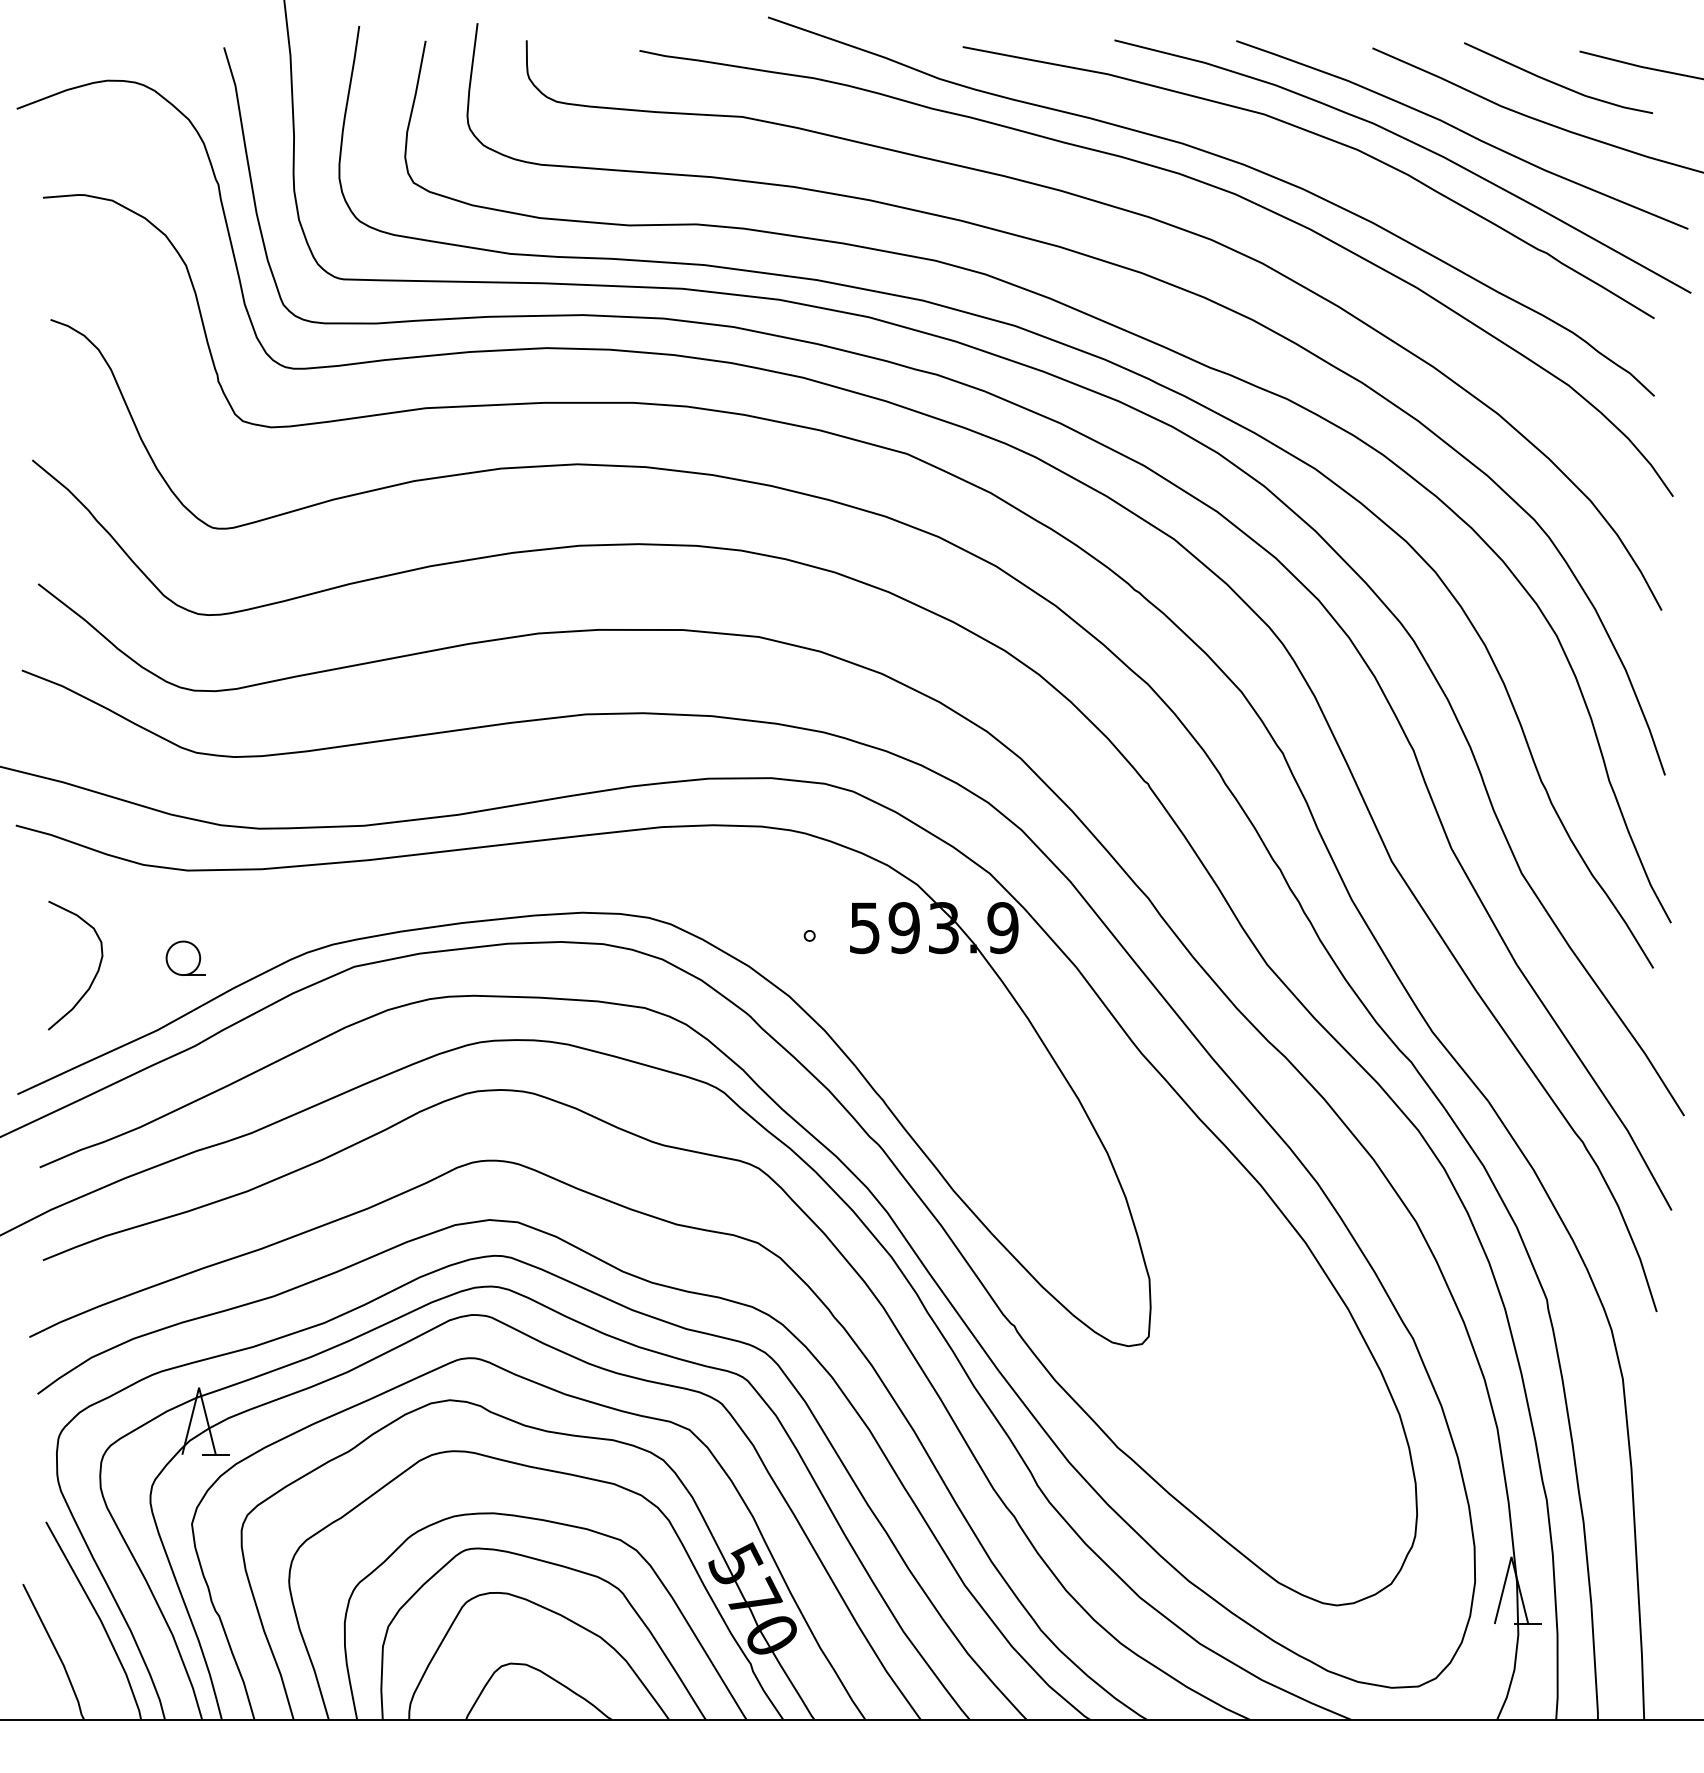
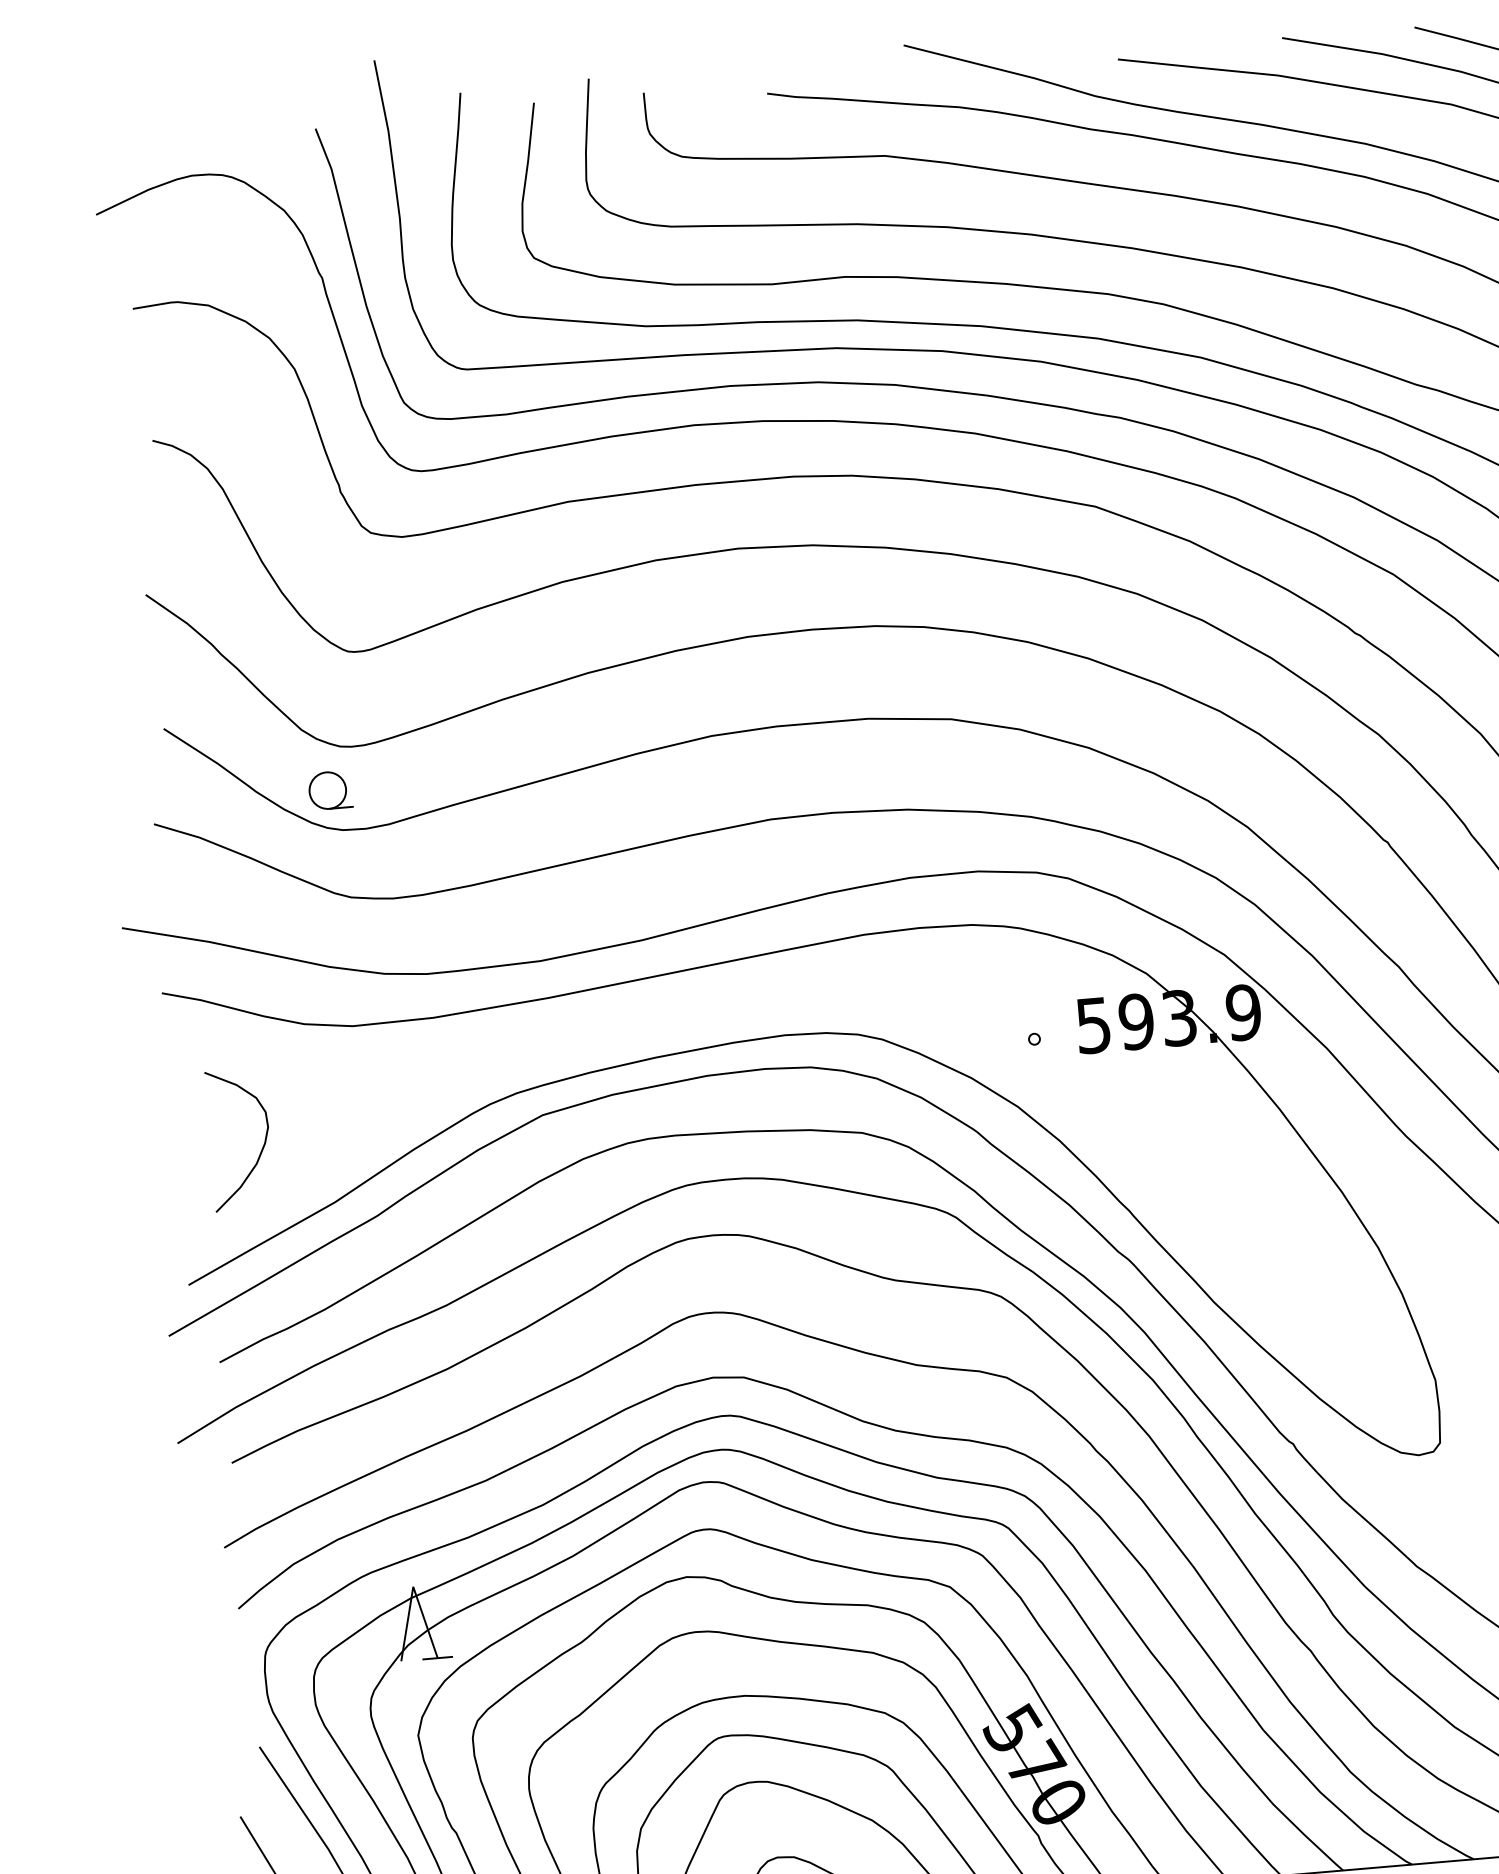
part: (185, 957) -> (330, 789), moved

